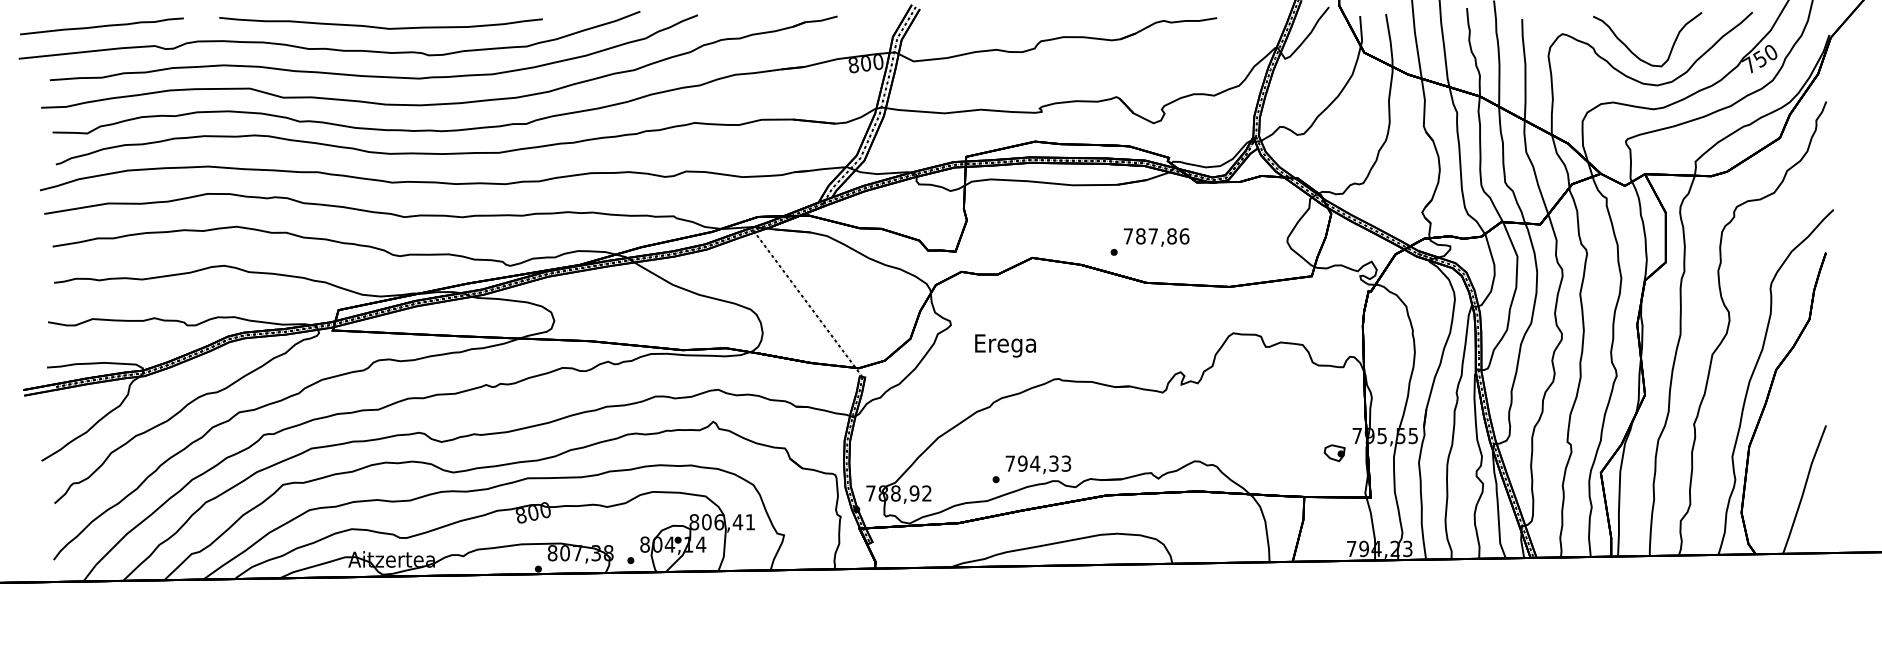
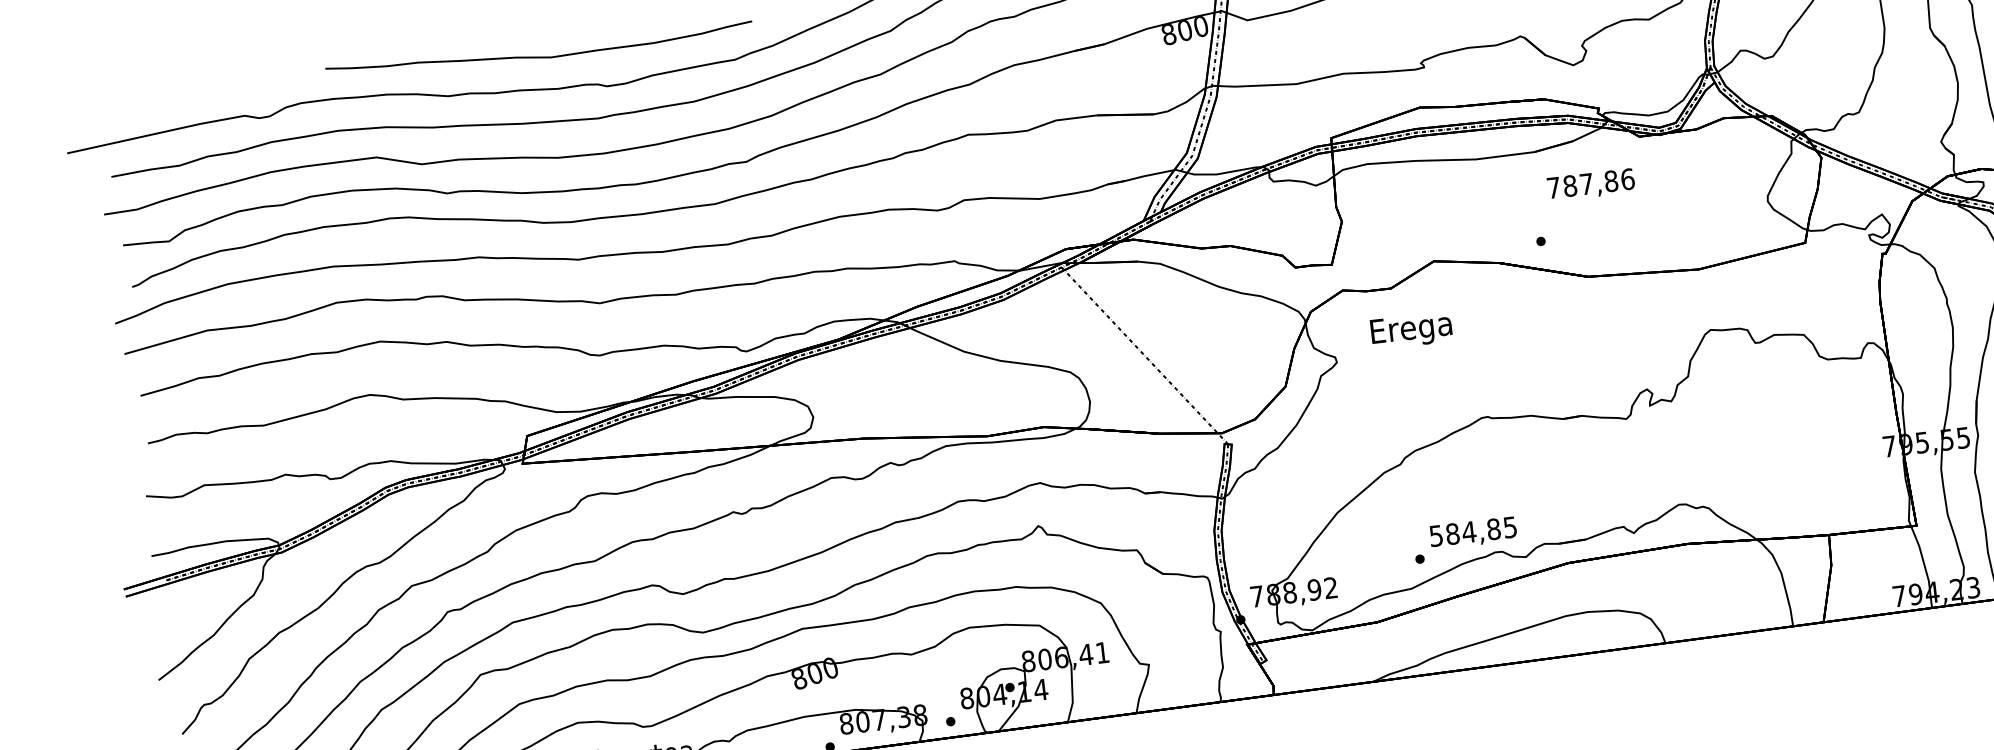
line: (101, 26) -> (171, 98), removed
text: (1156, 237) -> (1591, 185), moved
text: (1005, 345) -> (1411, 330), moved
part: (1334, 453) -> (1862, 473), removed
text: (1038, 463) -> (1473, 531), 794,33 -> 584,85

